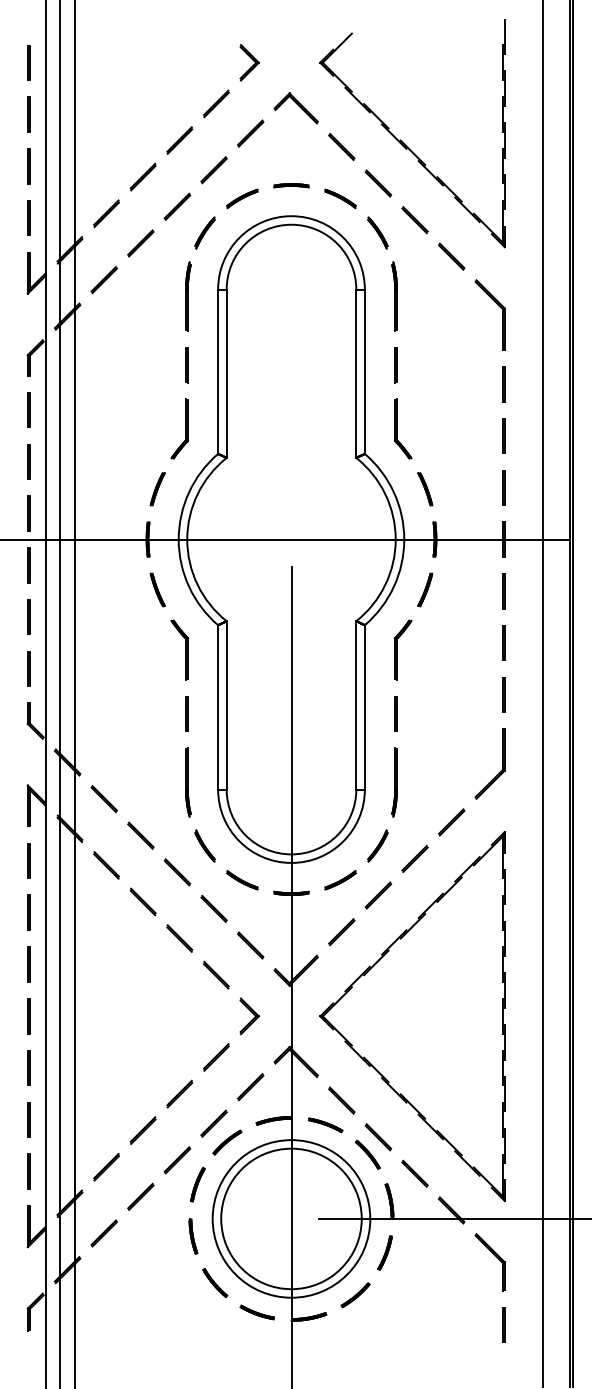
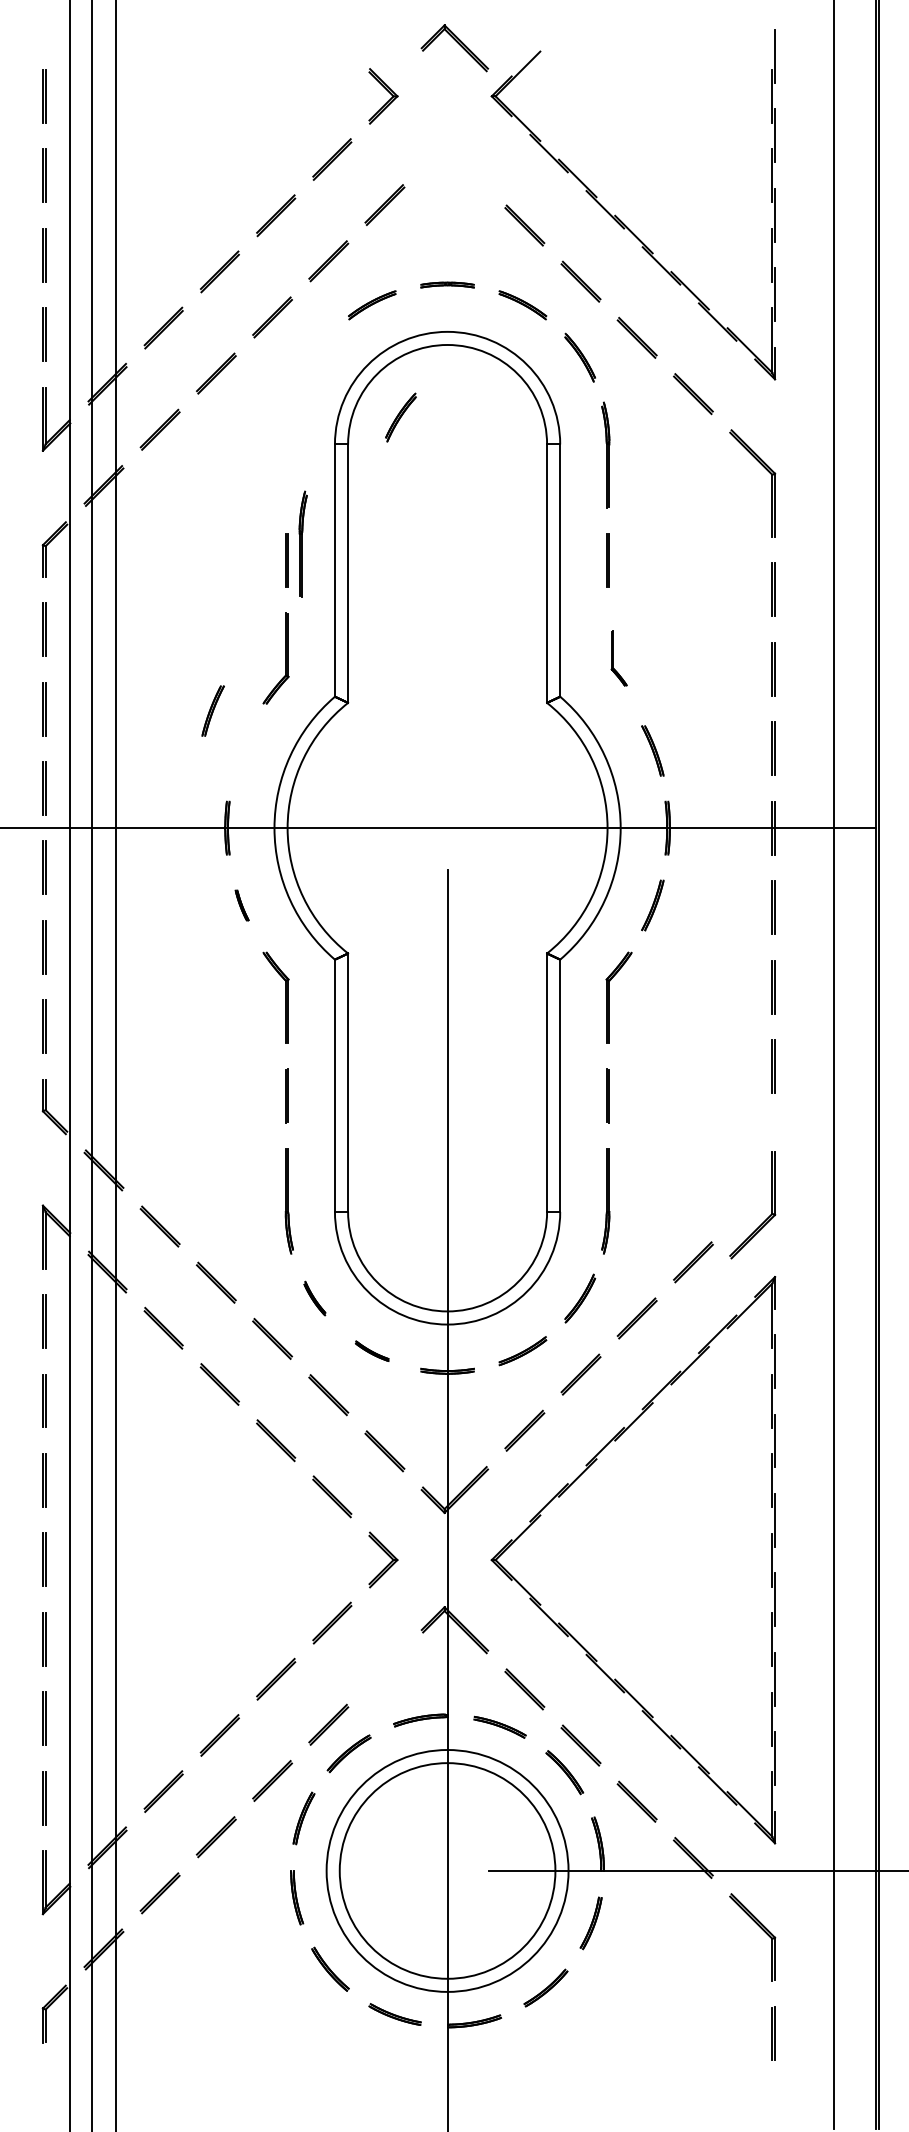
part: (295, 108) -> (453, 48), moved
part: (204, 232) -> (400, 416), moved
part: (188, 296) -> (303, 544), moved
part: (403, 428) -> (619, 657), size x0.6
part: (157, 489) -> (212, 711), moved
part: (157, 589) -> (241, 904), size x0.6
part: (502, 763) -> (771, 1204), moved
part: (204, 845) -> (314, 1297), size x0.7
part: (242, 880) -> (372, 1351), size x0.7
line: (250, 1087) -> (384, 1669), removed

